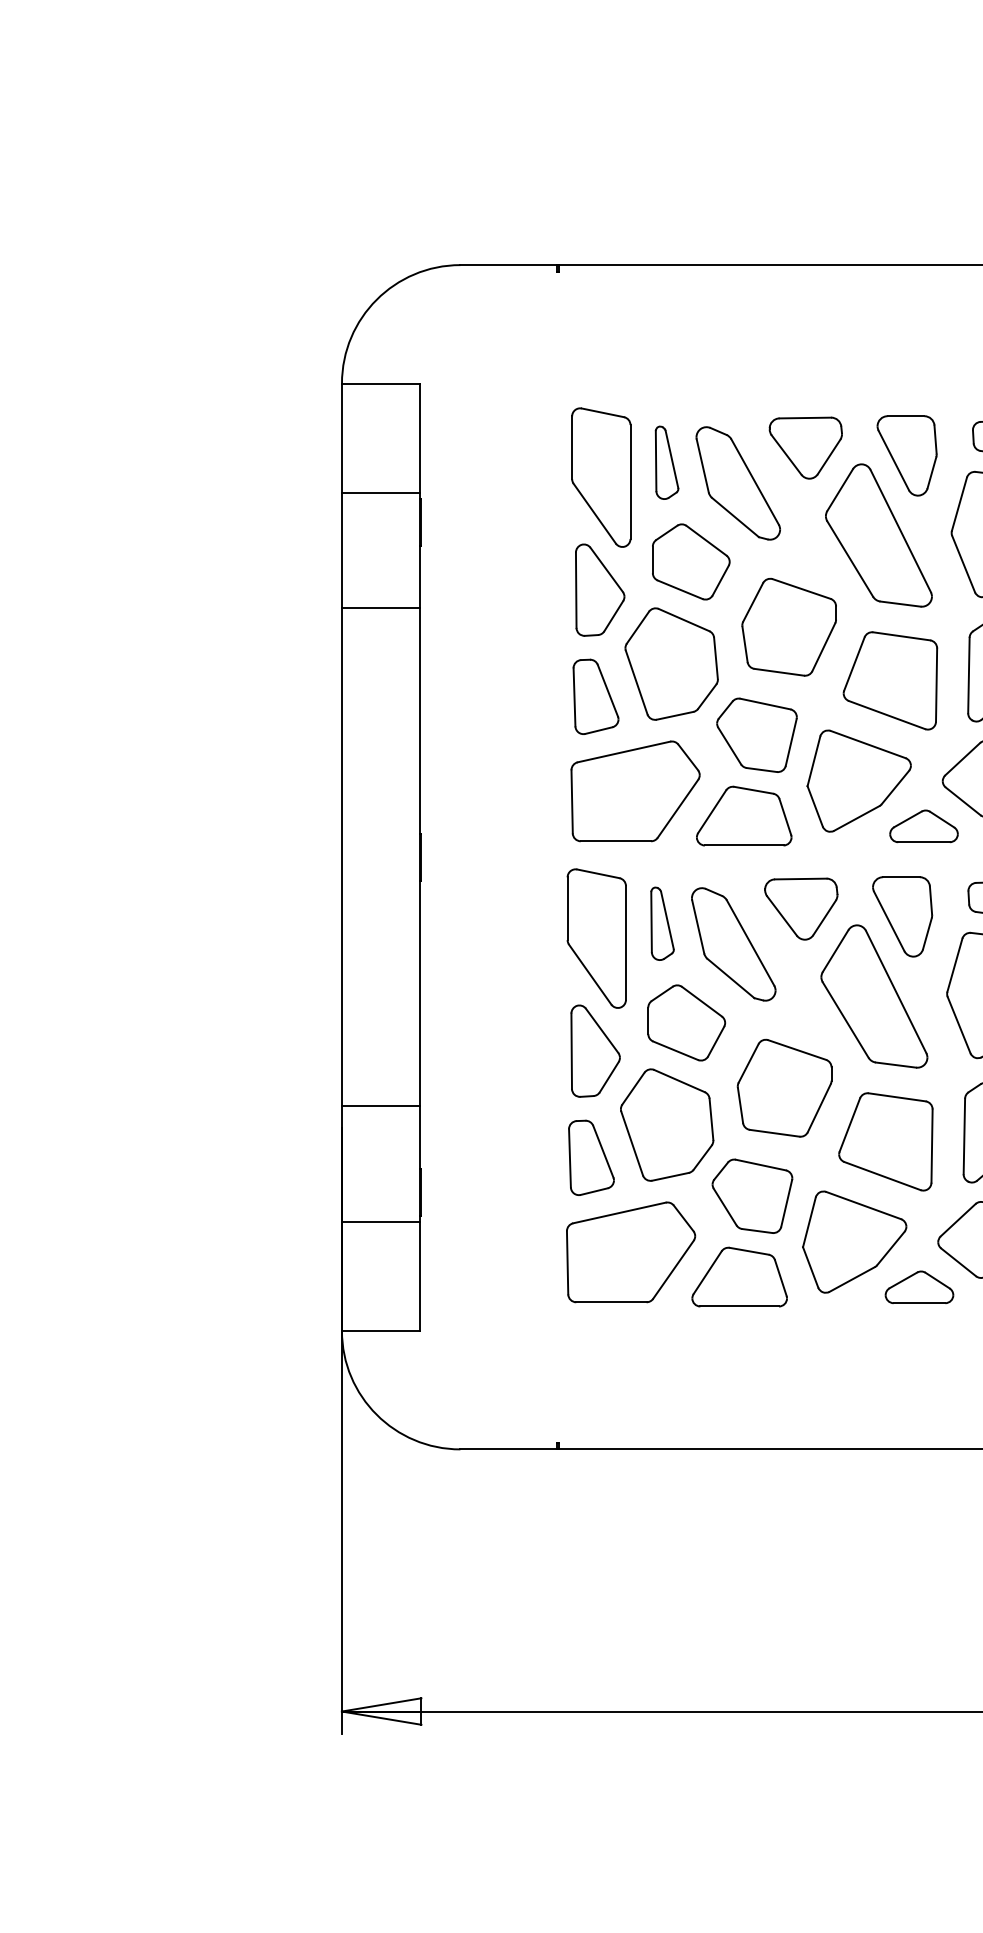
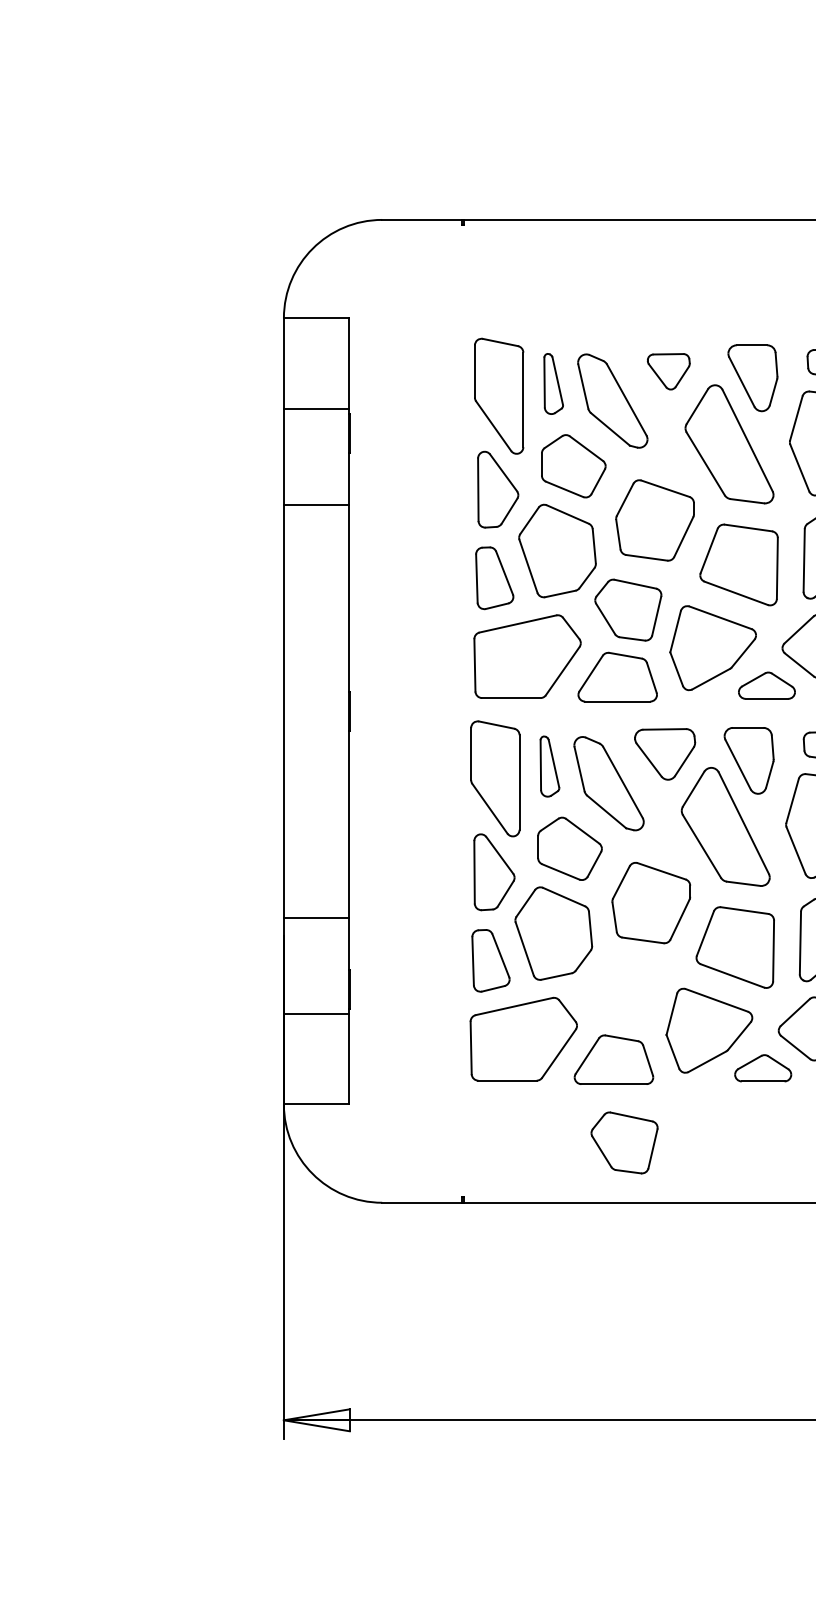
part: (805, 447) -> (668, 371), size x0.7
part: (752, 1195) -> (624, 1142), moved

